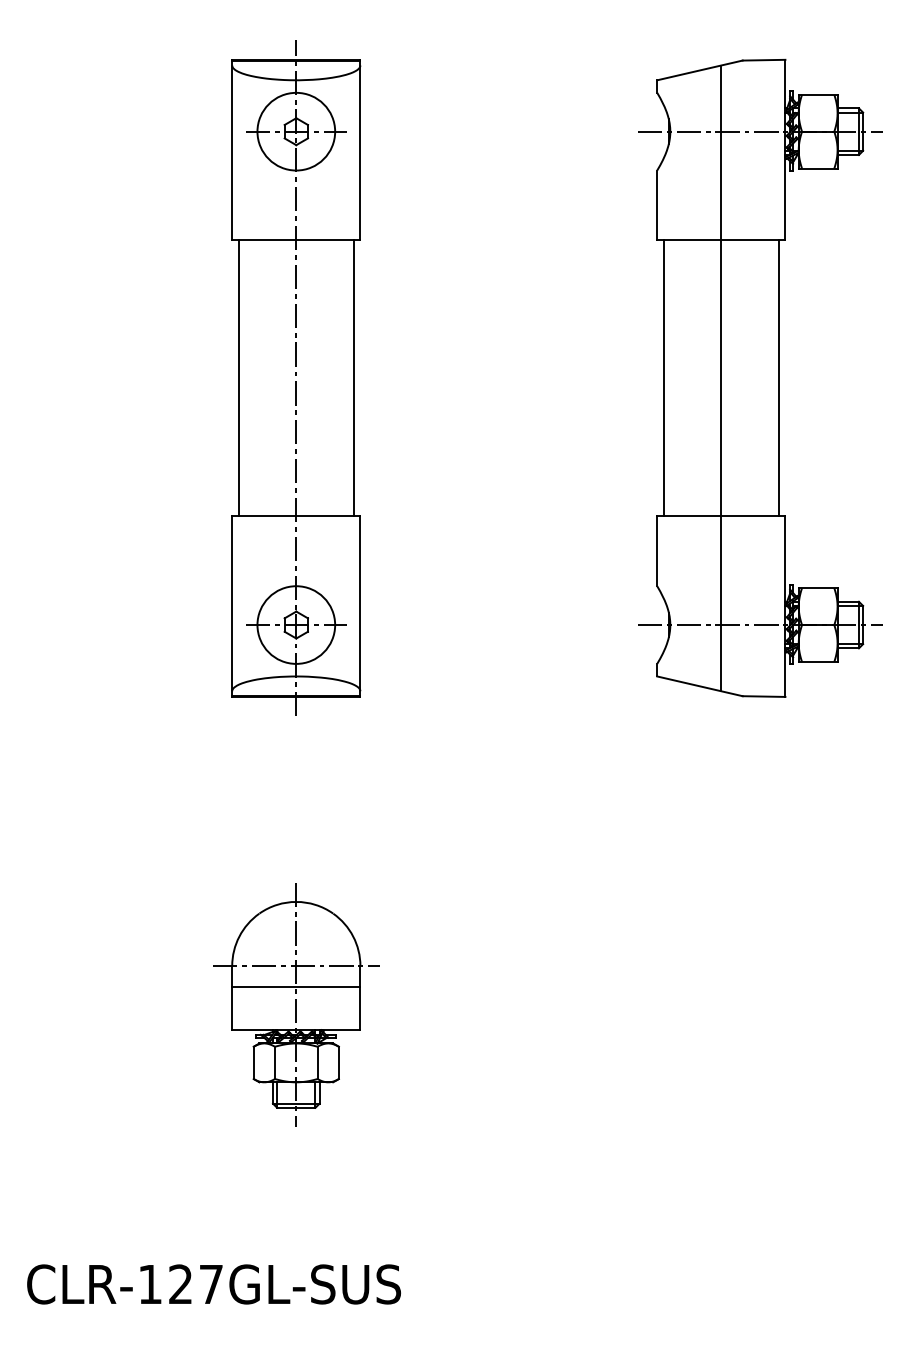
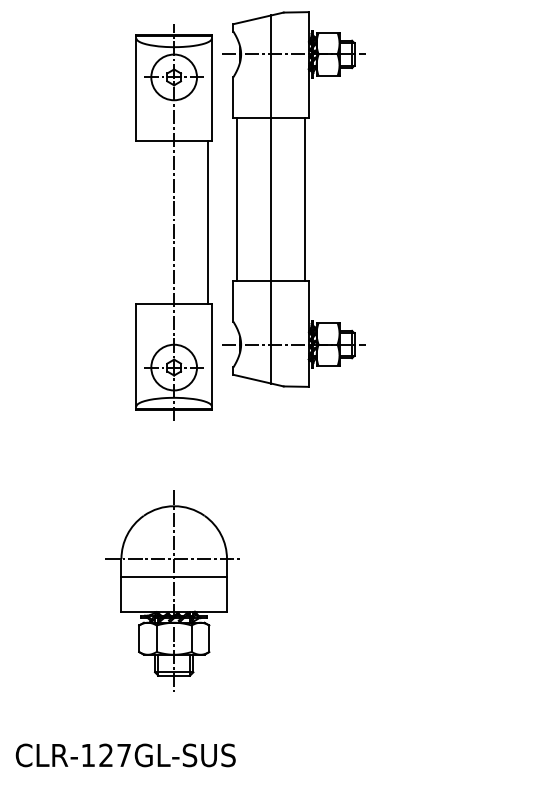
line: (239, 378) -> (140, 222), removed
part: (759, 378) -> (293, 199), moved
part: (295, 1004) -> (173, 590), size x1.4

